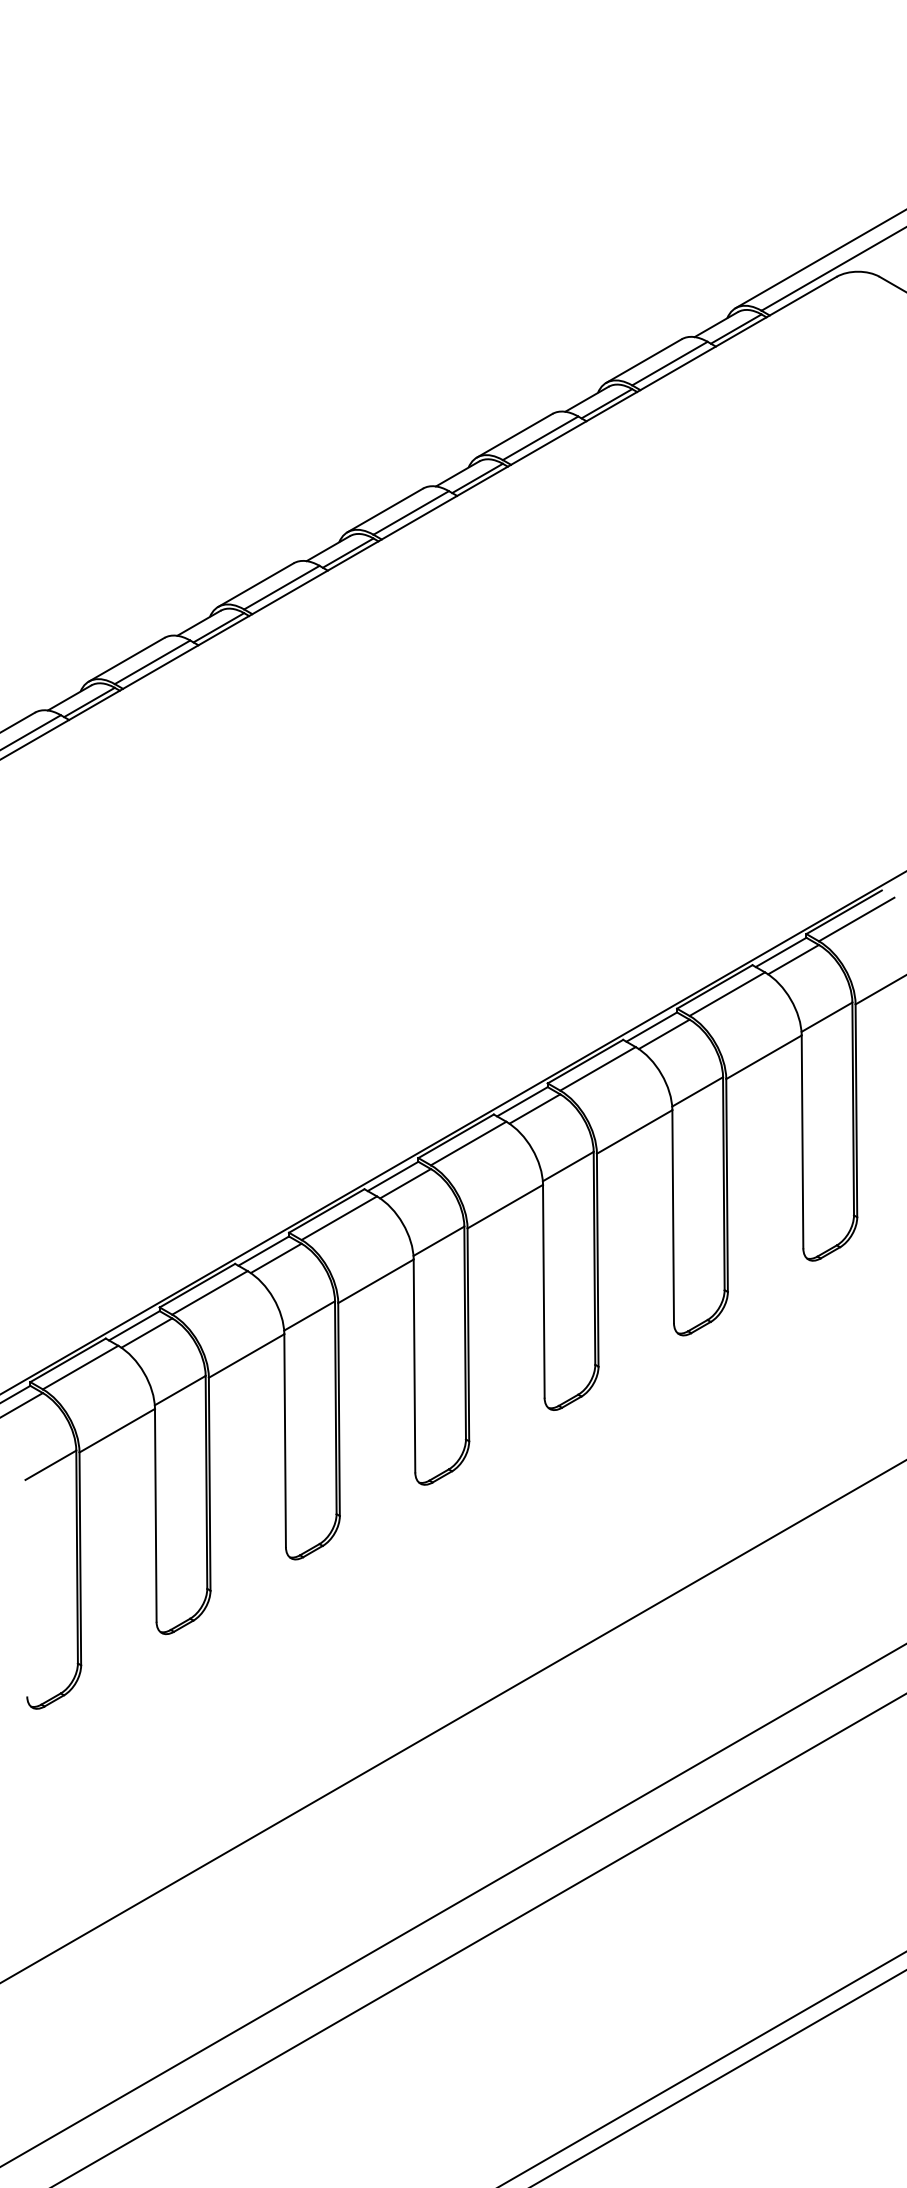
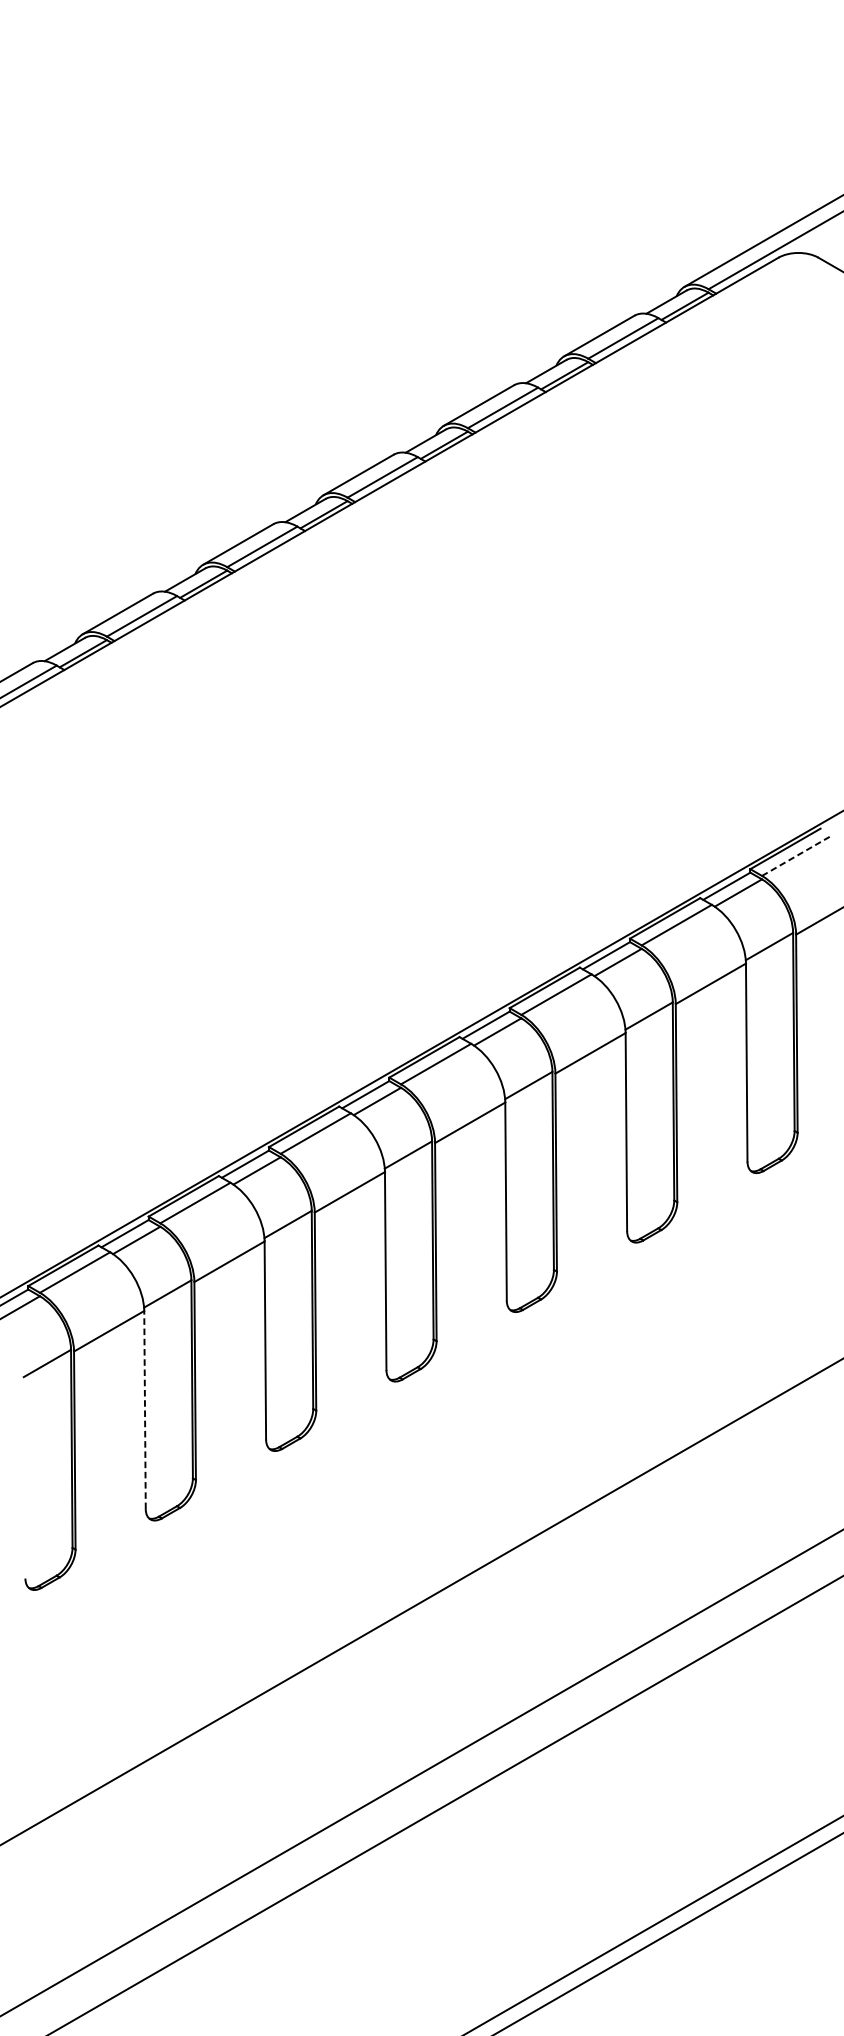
line: (856, 919) -> (796, 855), solid -> dashed
line: (155, 1514) -> (144, 1409), solid -> dashed

